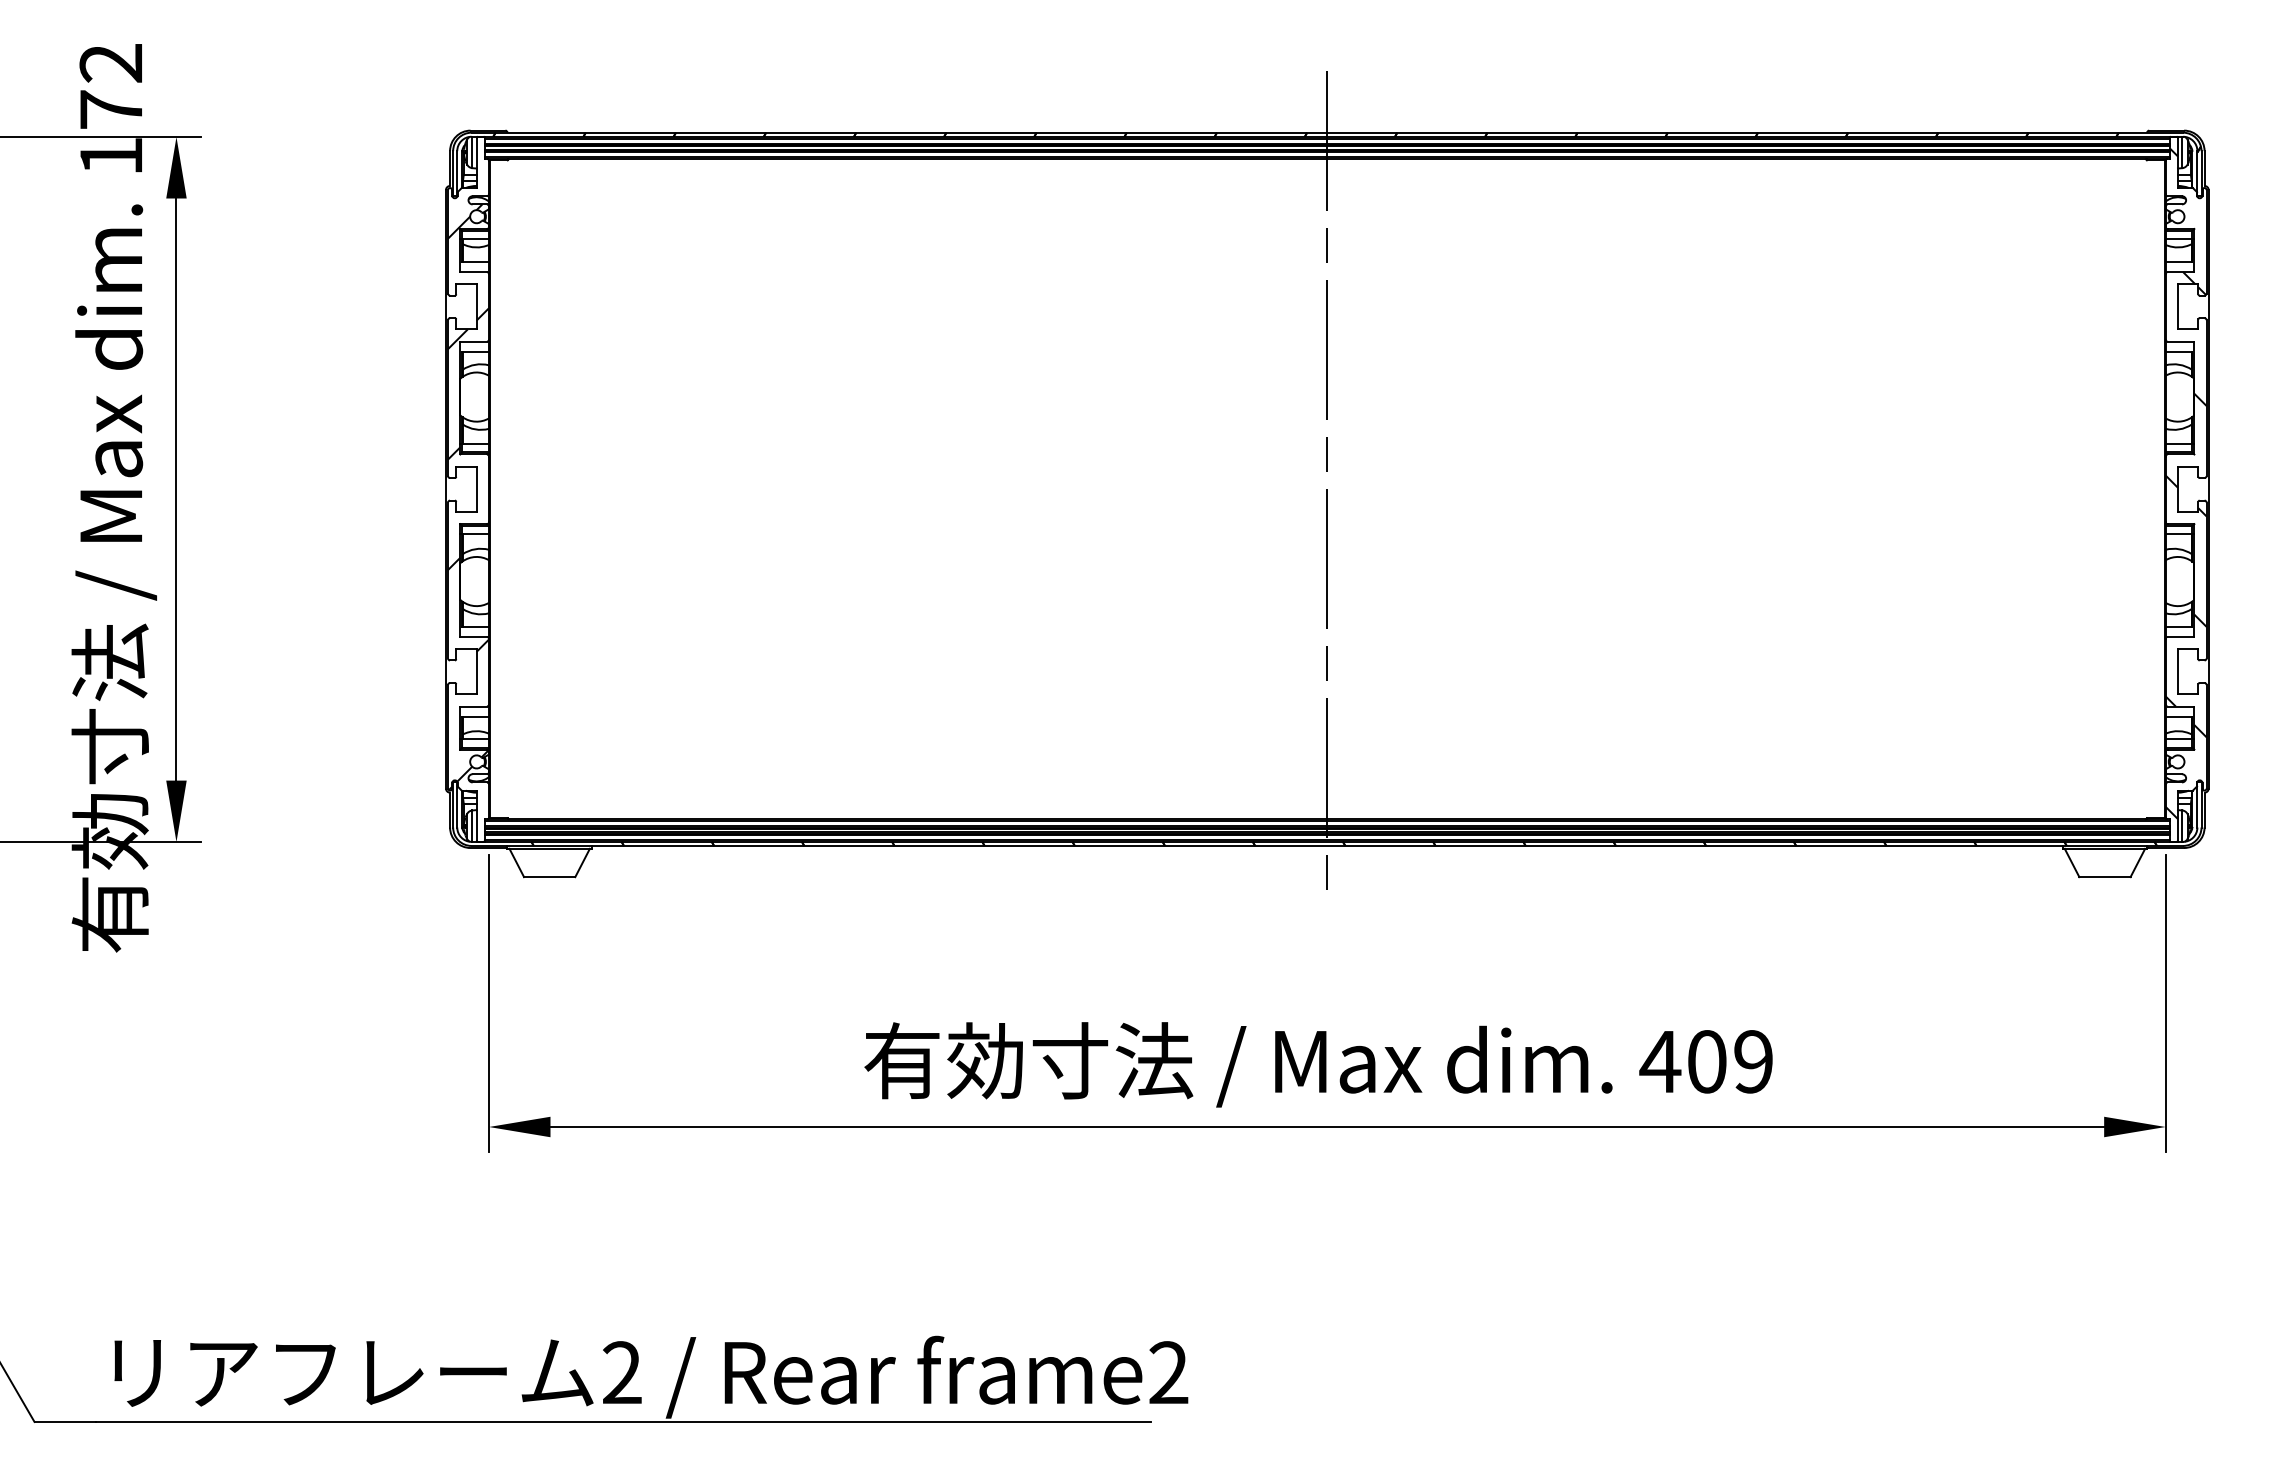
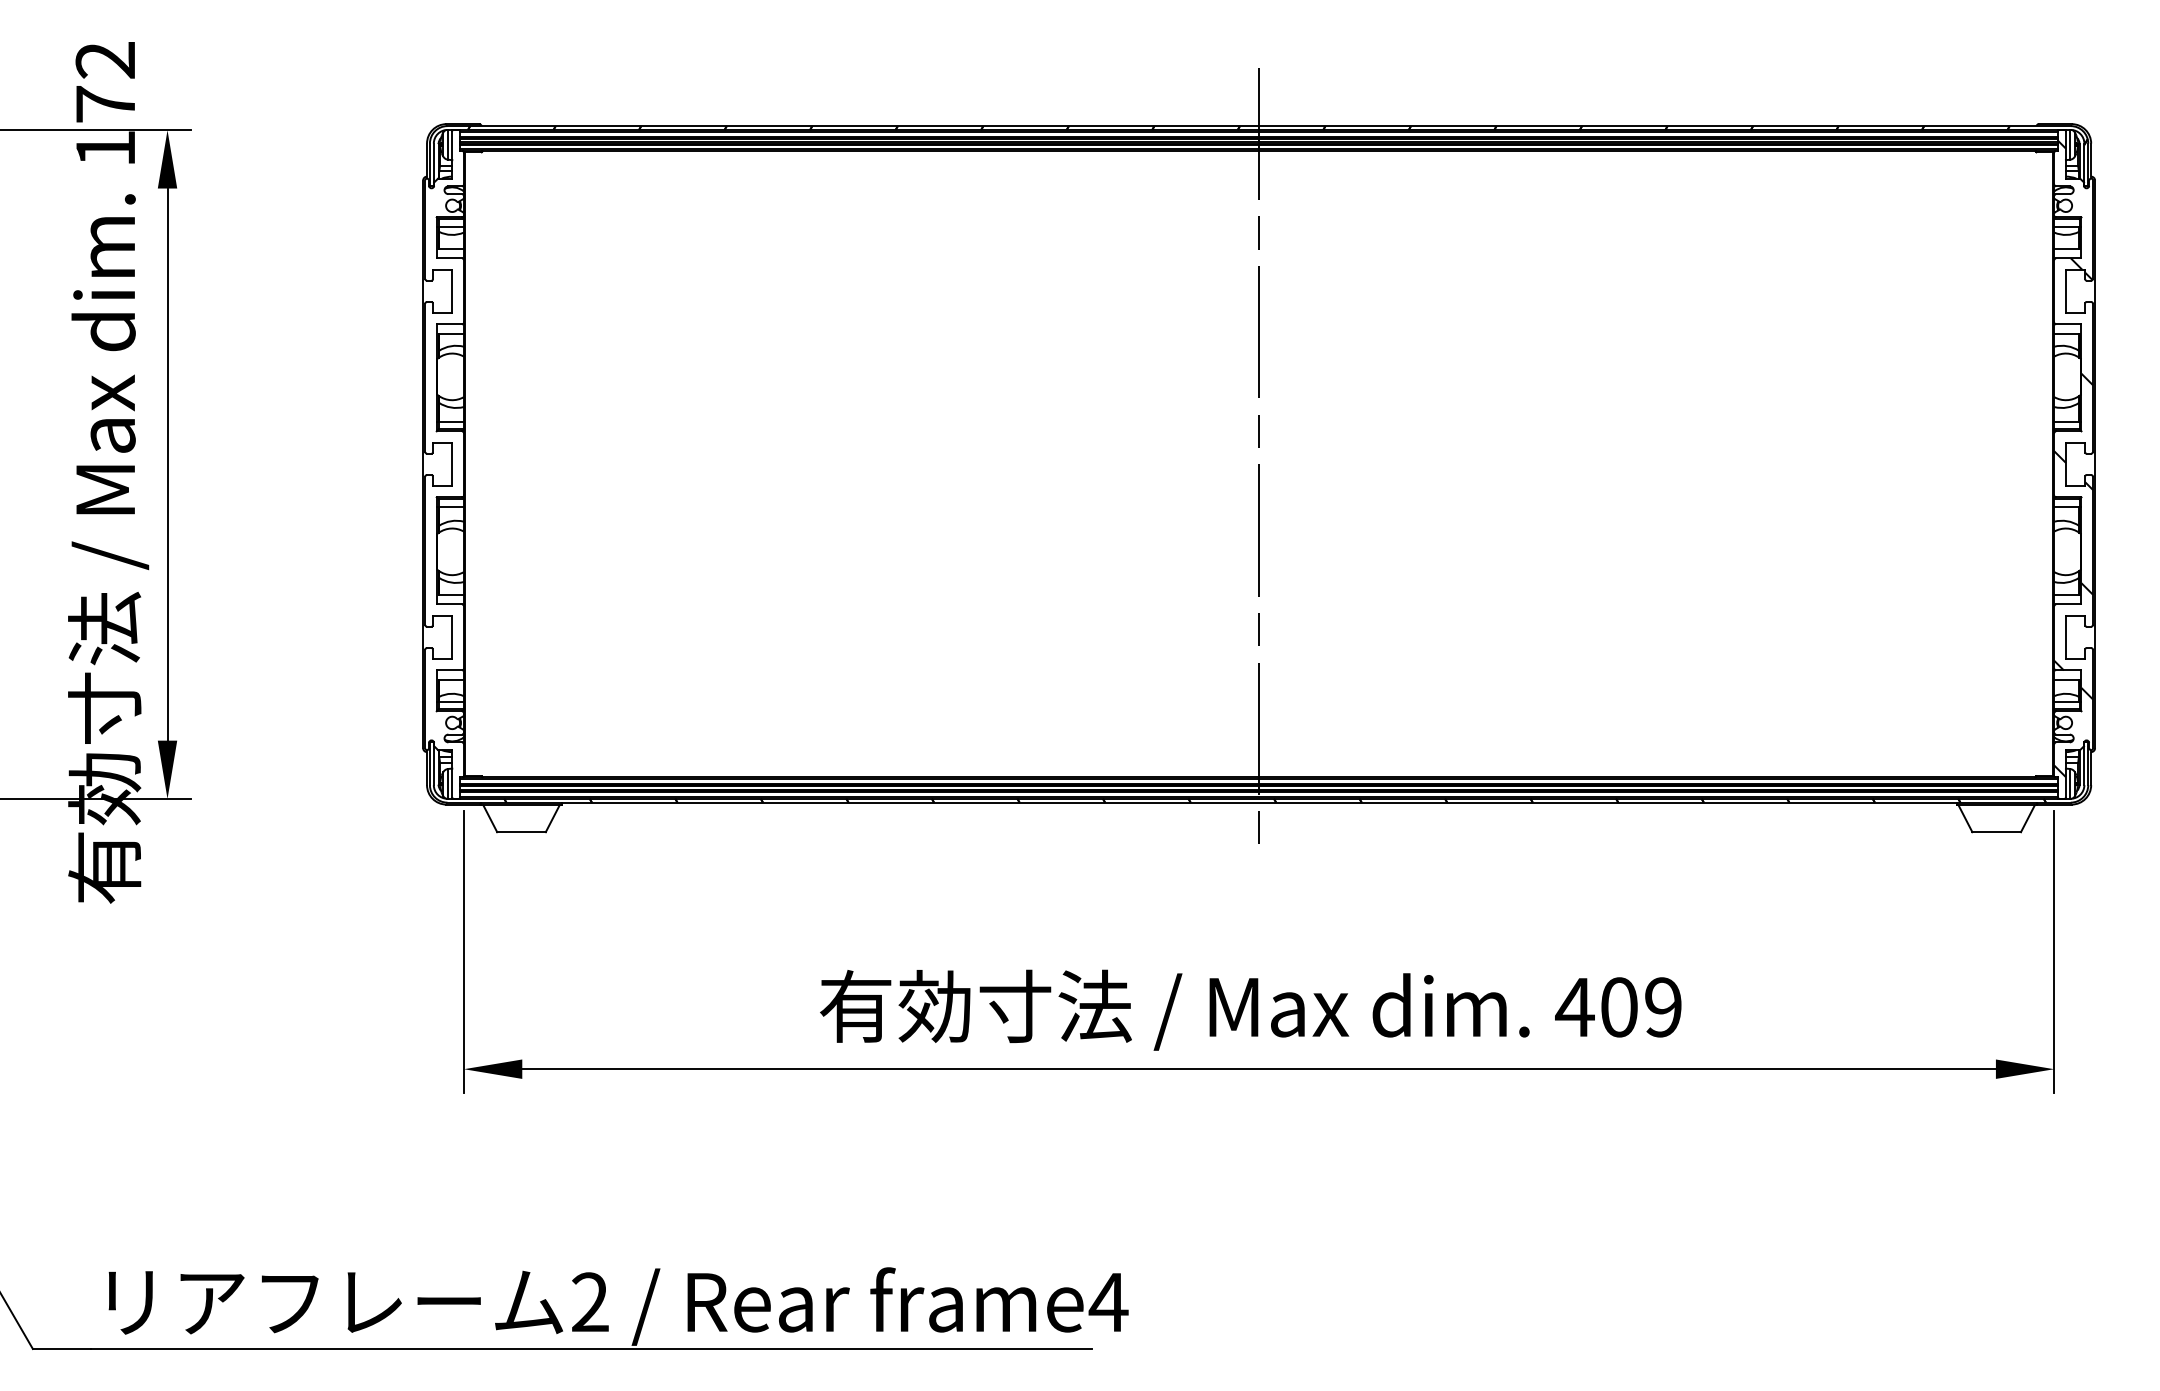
hatch: (468, 497) -> (444, 472), removed
text: (1168, 1372) -> (1108, 1302), frame2 -> frame4

